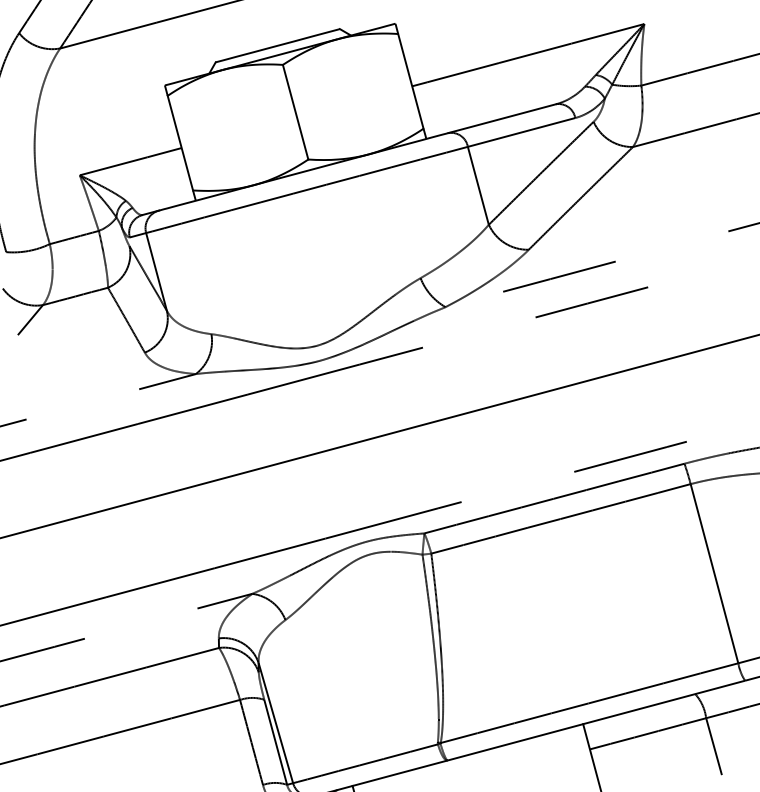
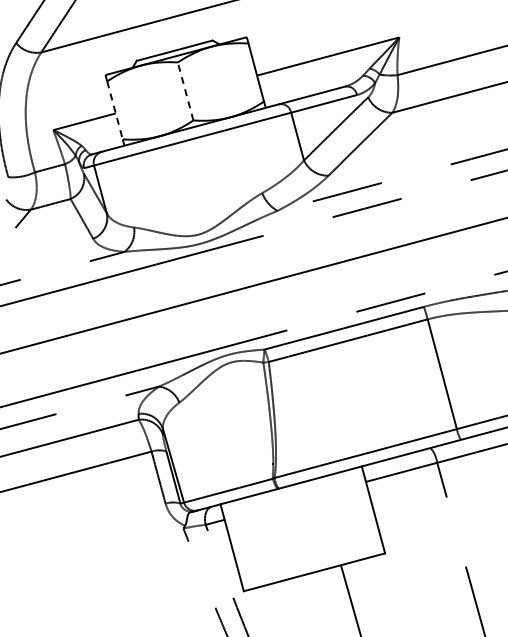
line: (295, 112) -> (185, 91), solid -> dashed
line: (181, 143) -> (115, 110), solid -> dashed

